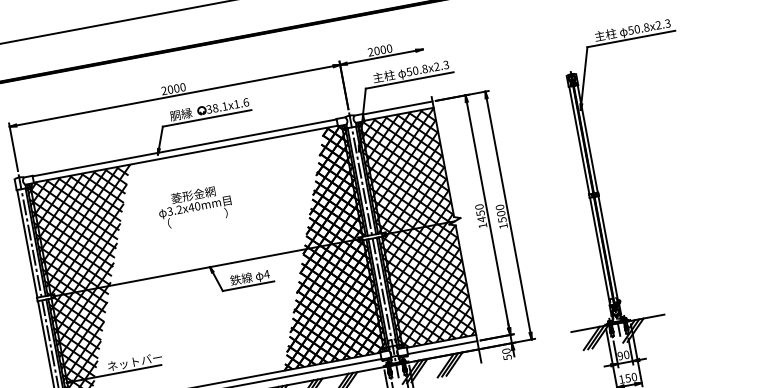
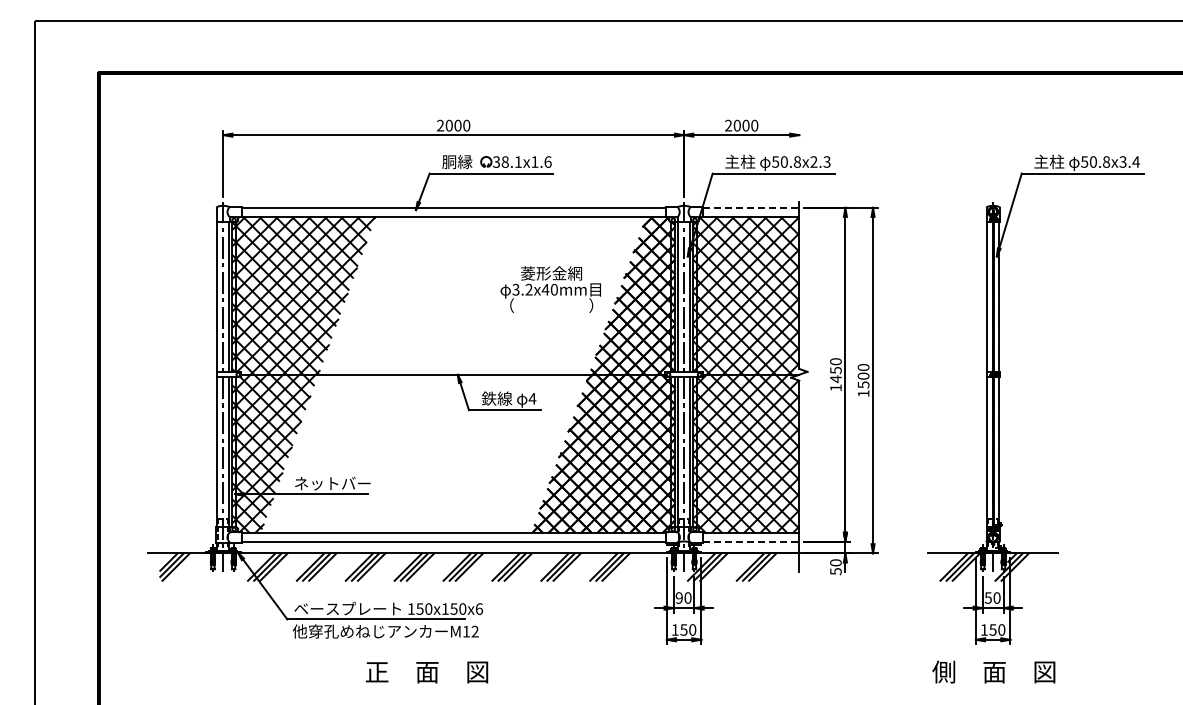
text: (663, 24) -> (1129, 161), 50.8x2.3 -> 50.8x3.4
line: (398, 107) -> (751, 207), solid -> dashed
text: (194, 206) -> (550, 289), moved
line: (443, 347) -> (751, 541), solid -> dashed
text: (619, 355) -> (987, 597), 90 -> 50

